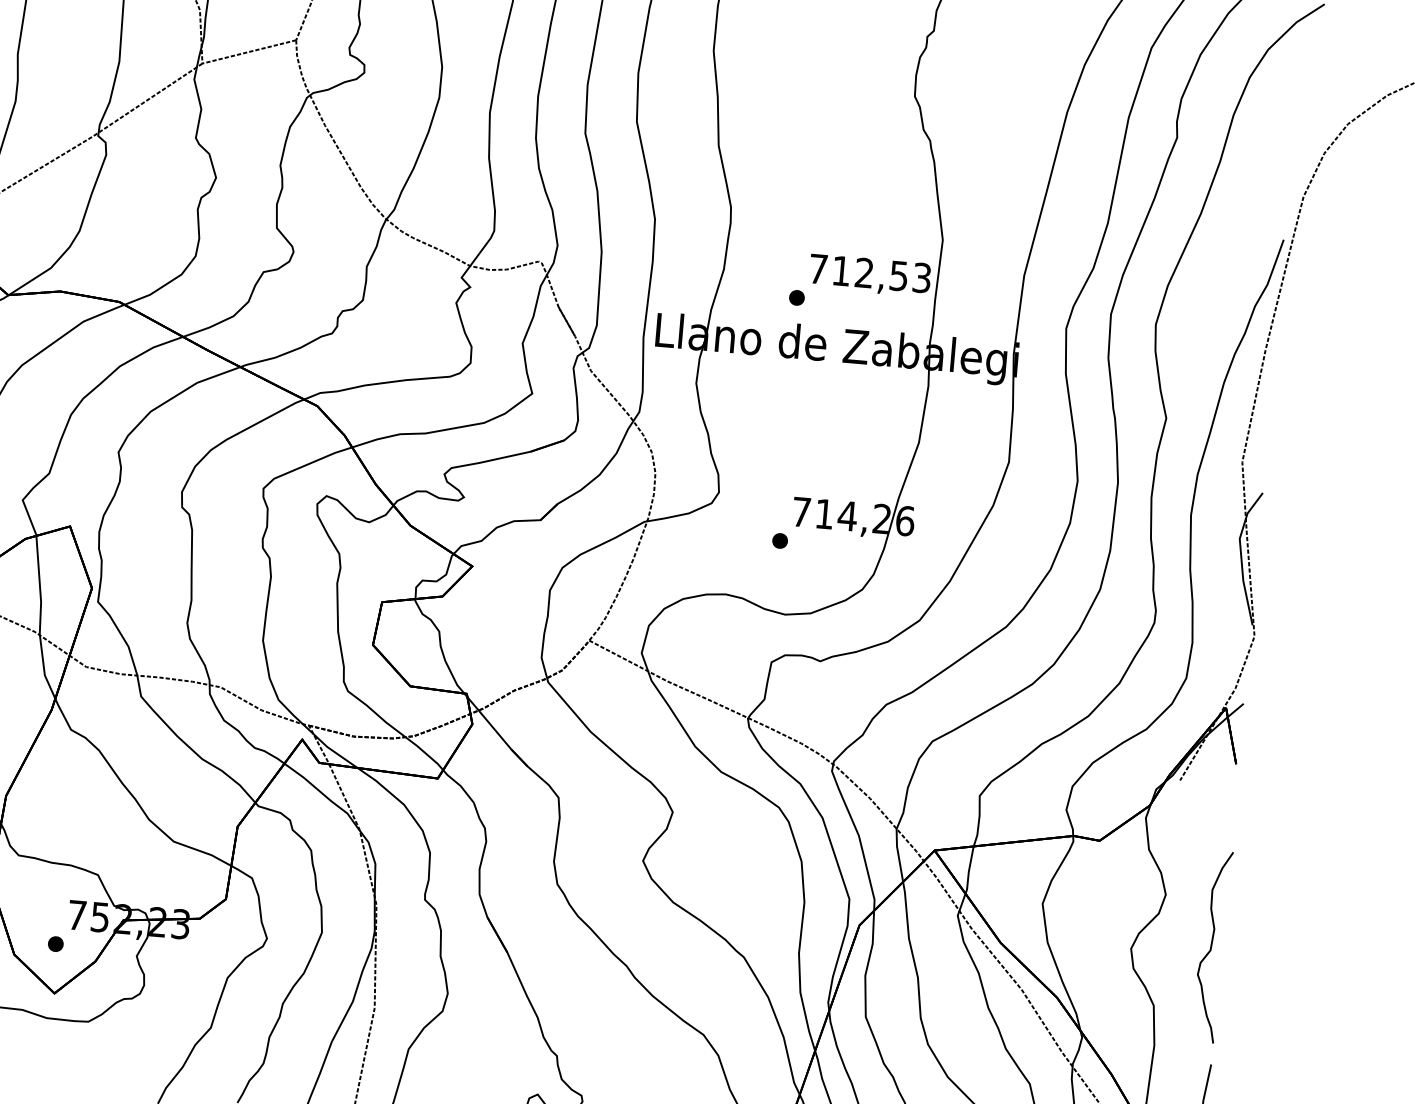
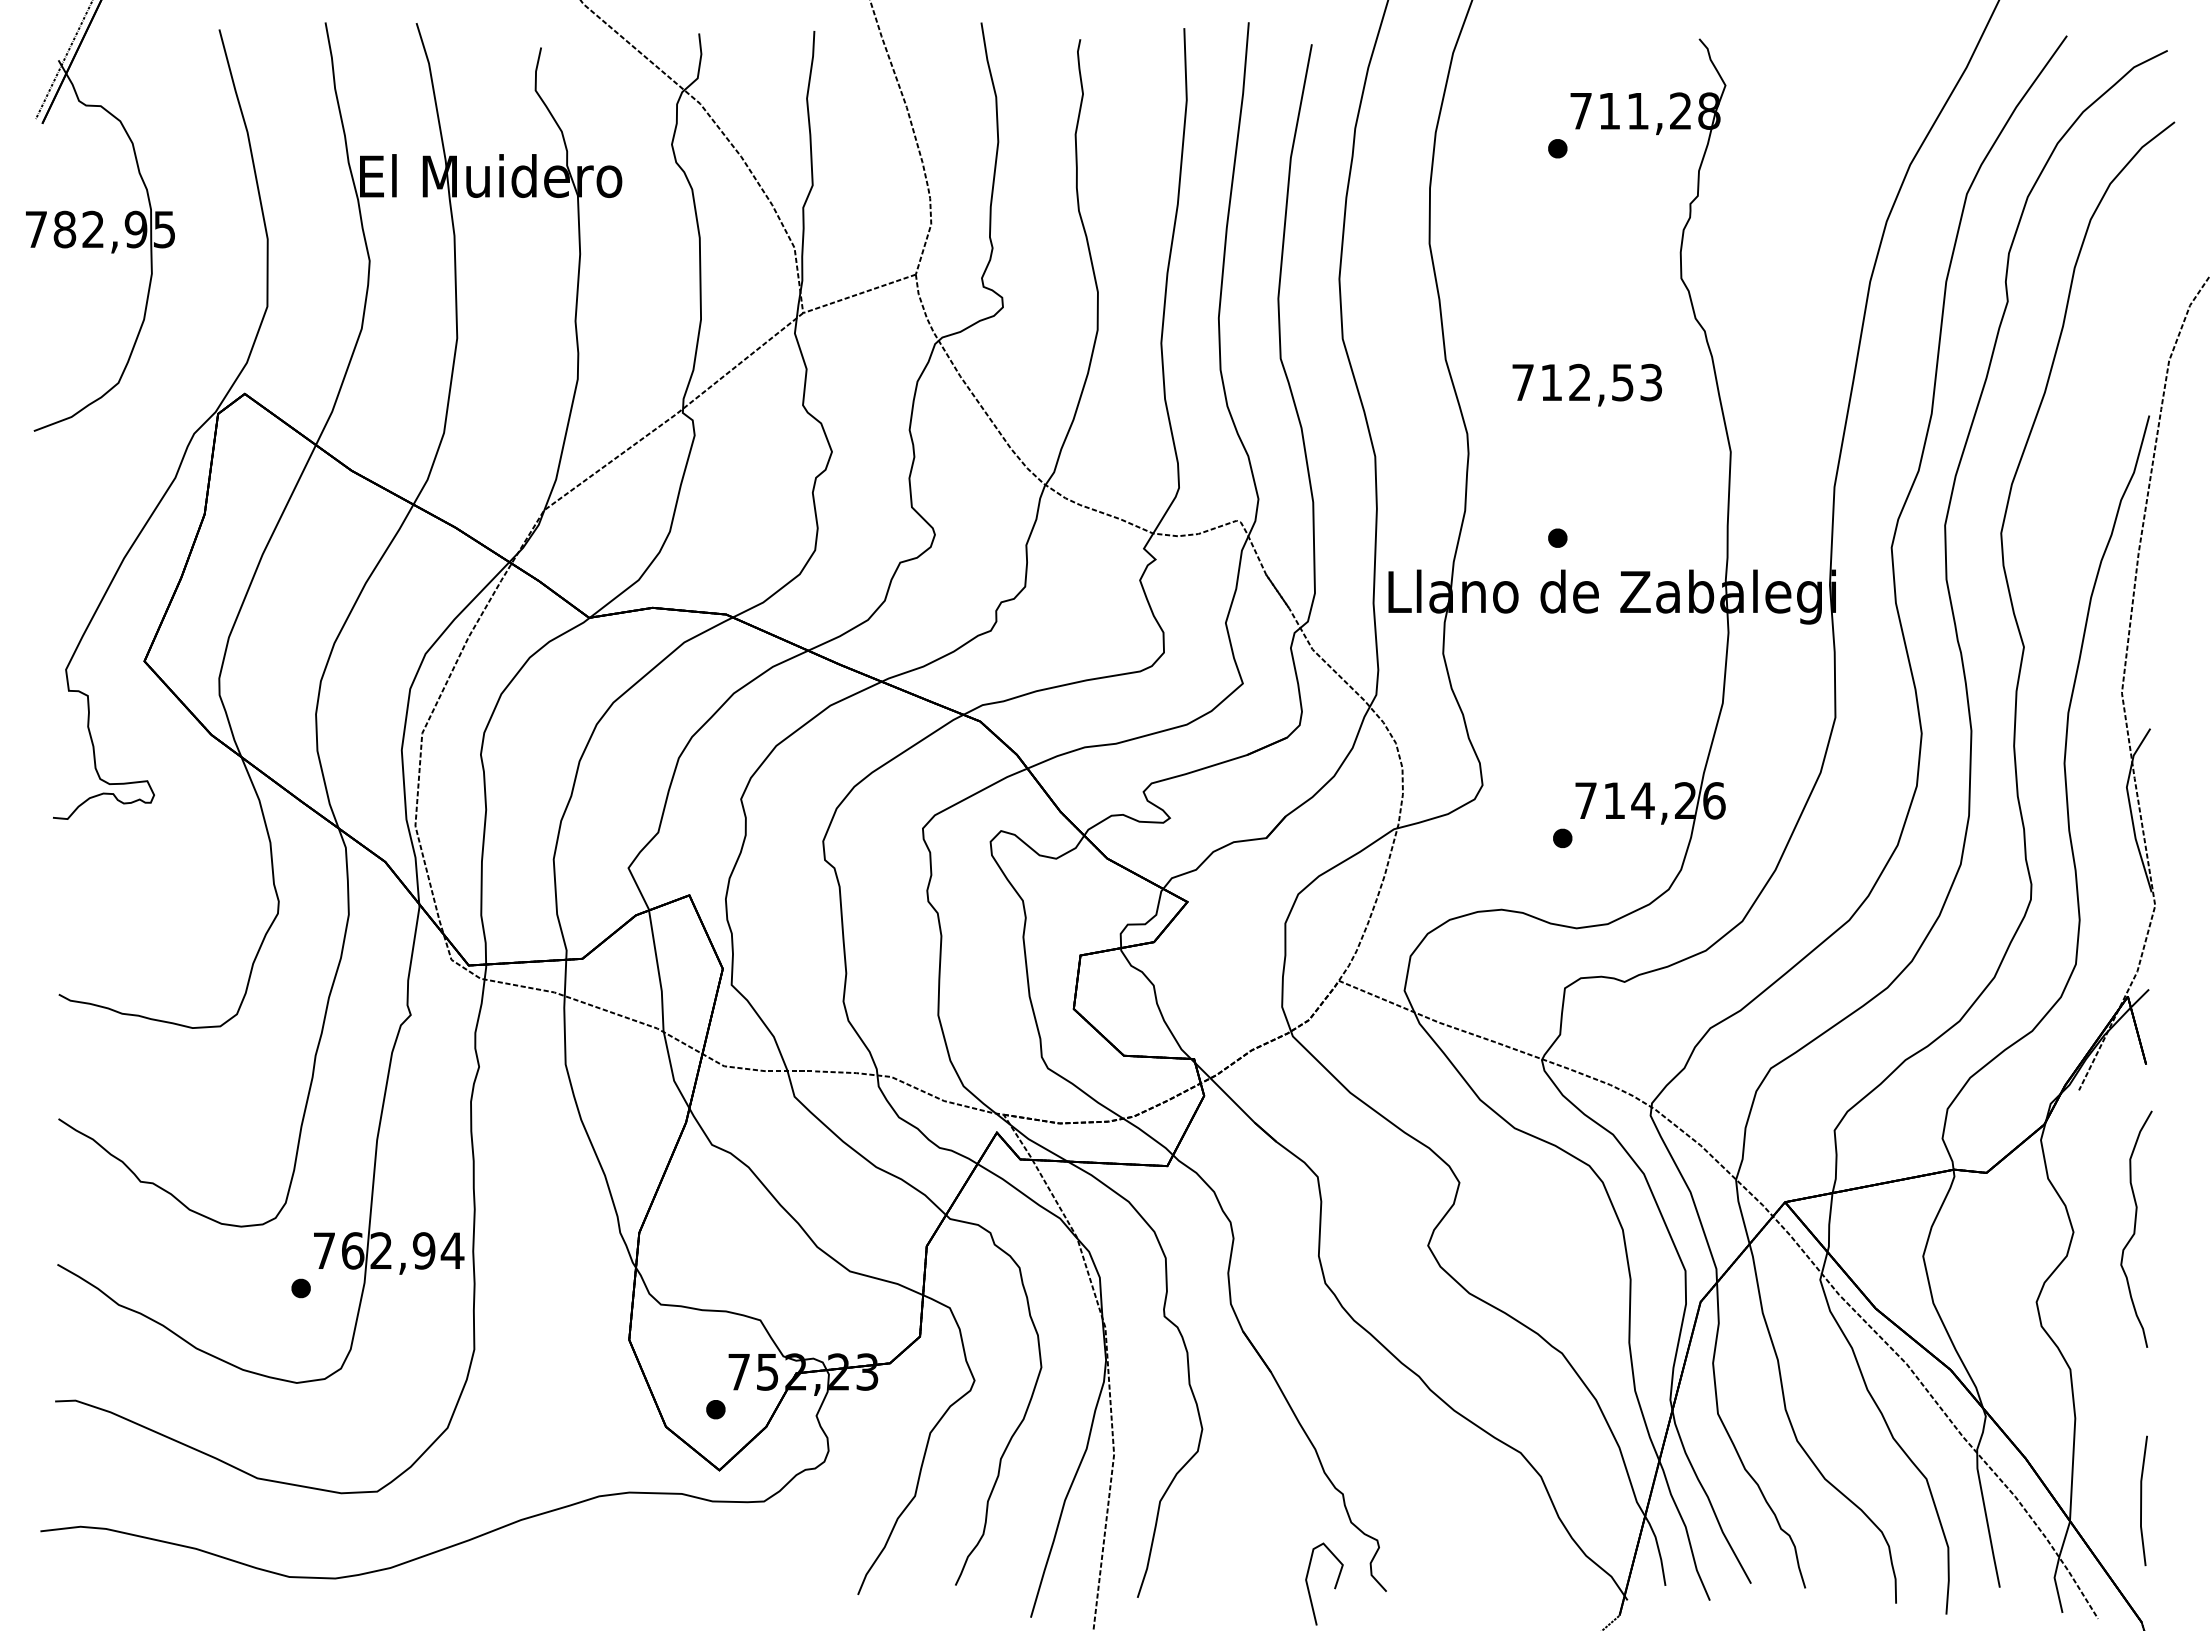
text: (869, 275) -> (1586, 384), moved
curve: (1211, 946) -> (2135, 1228), moved

